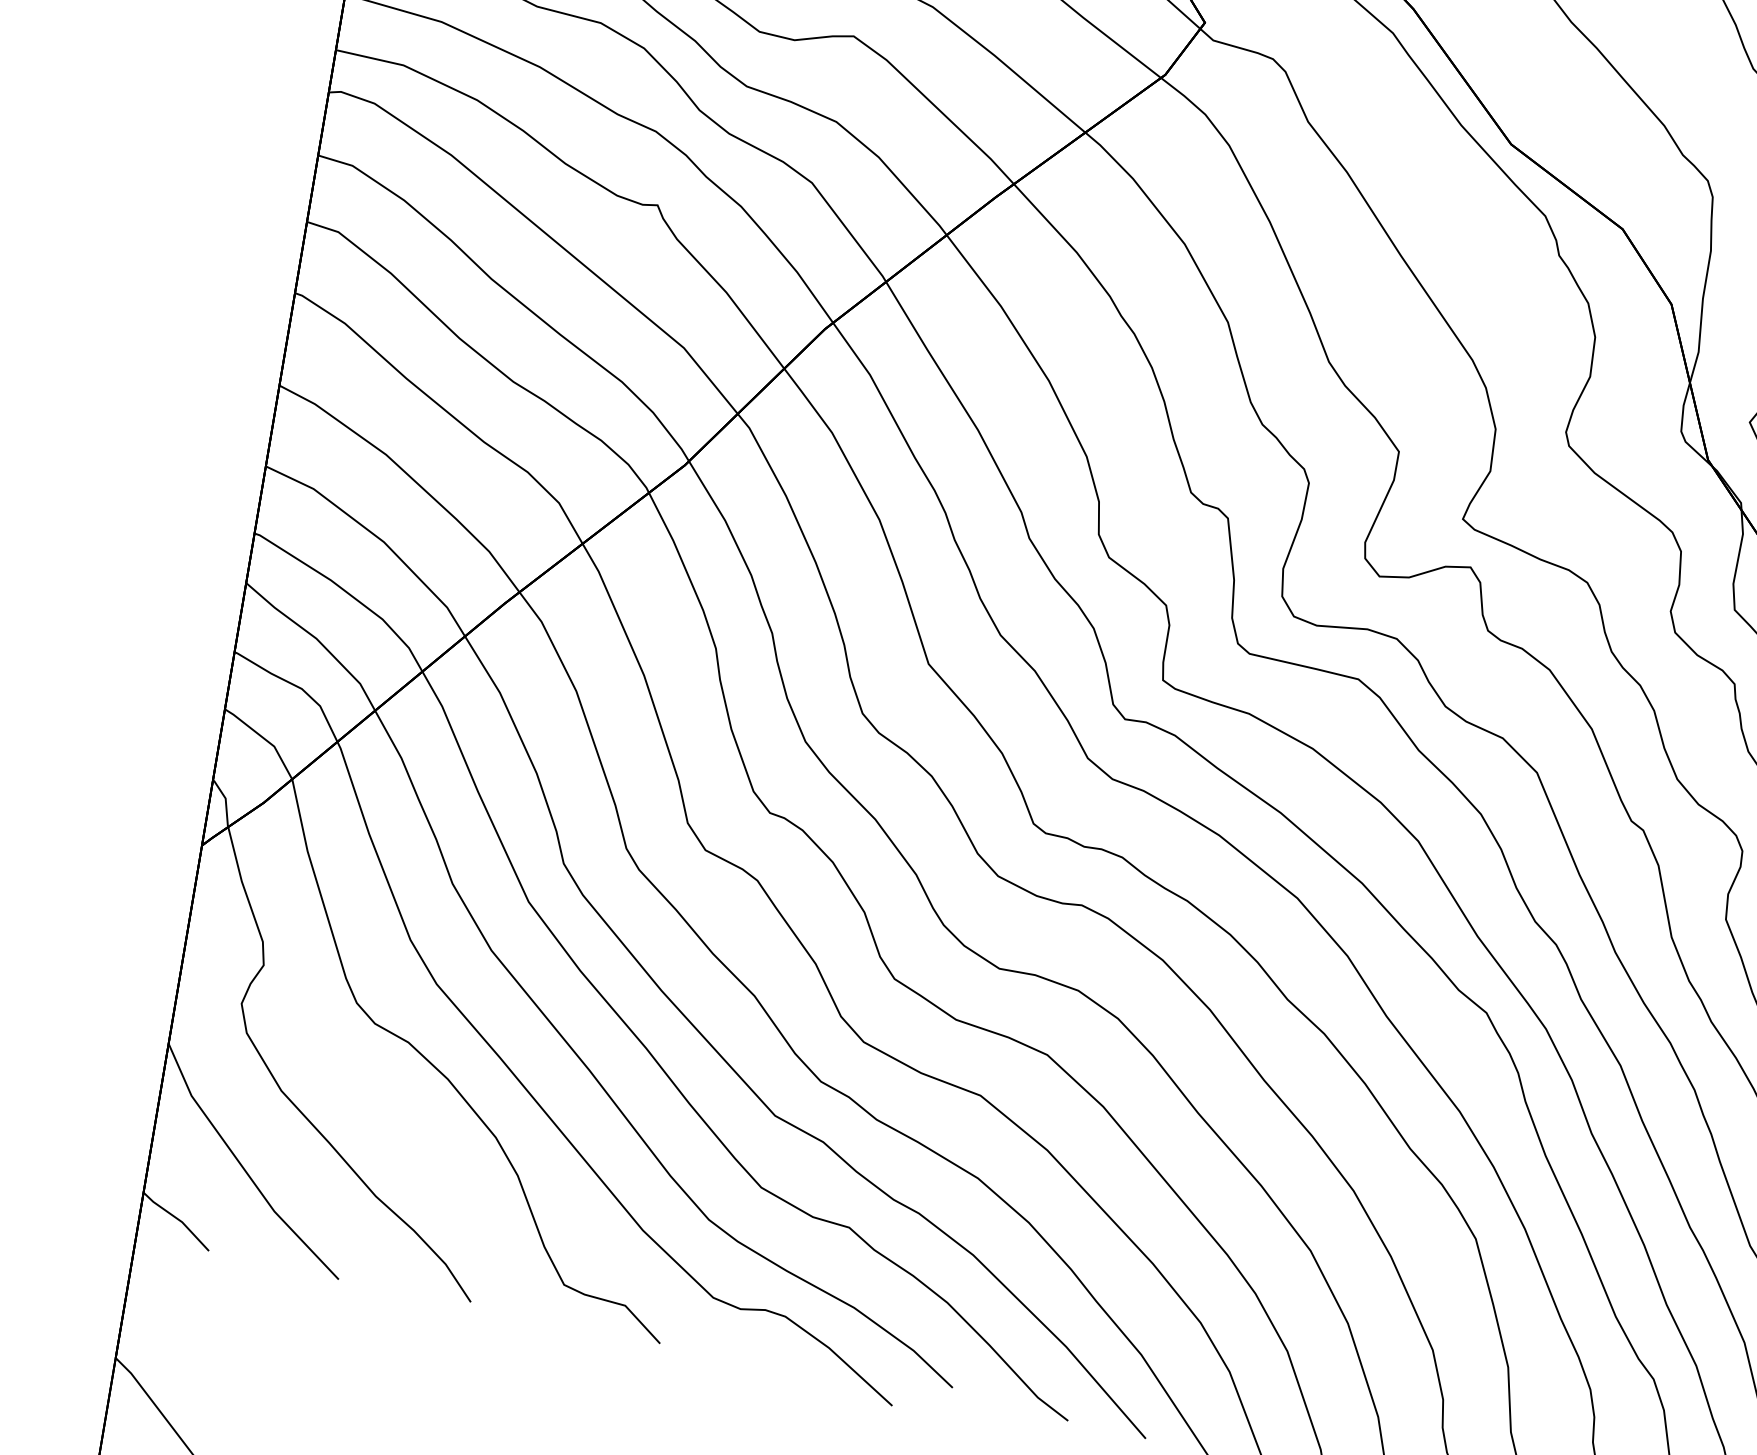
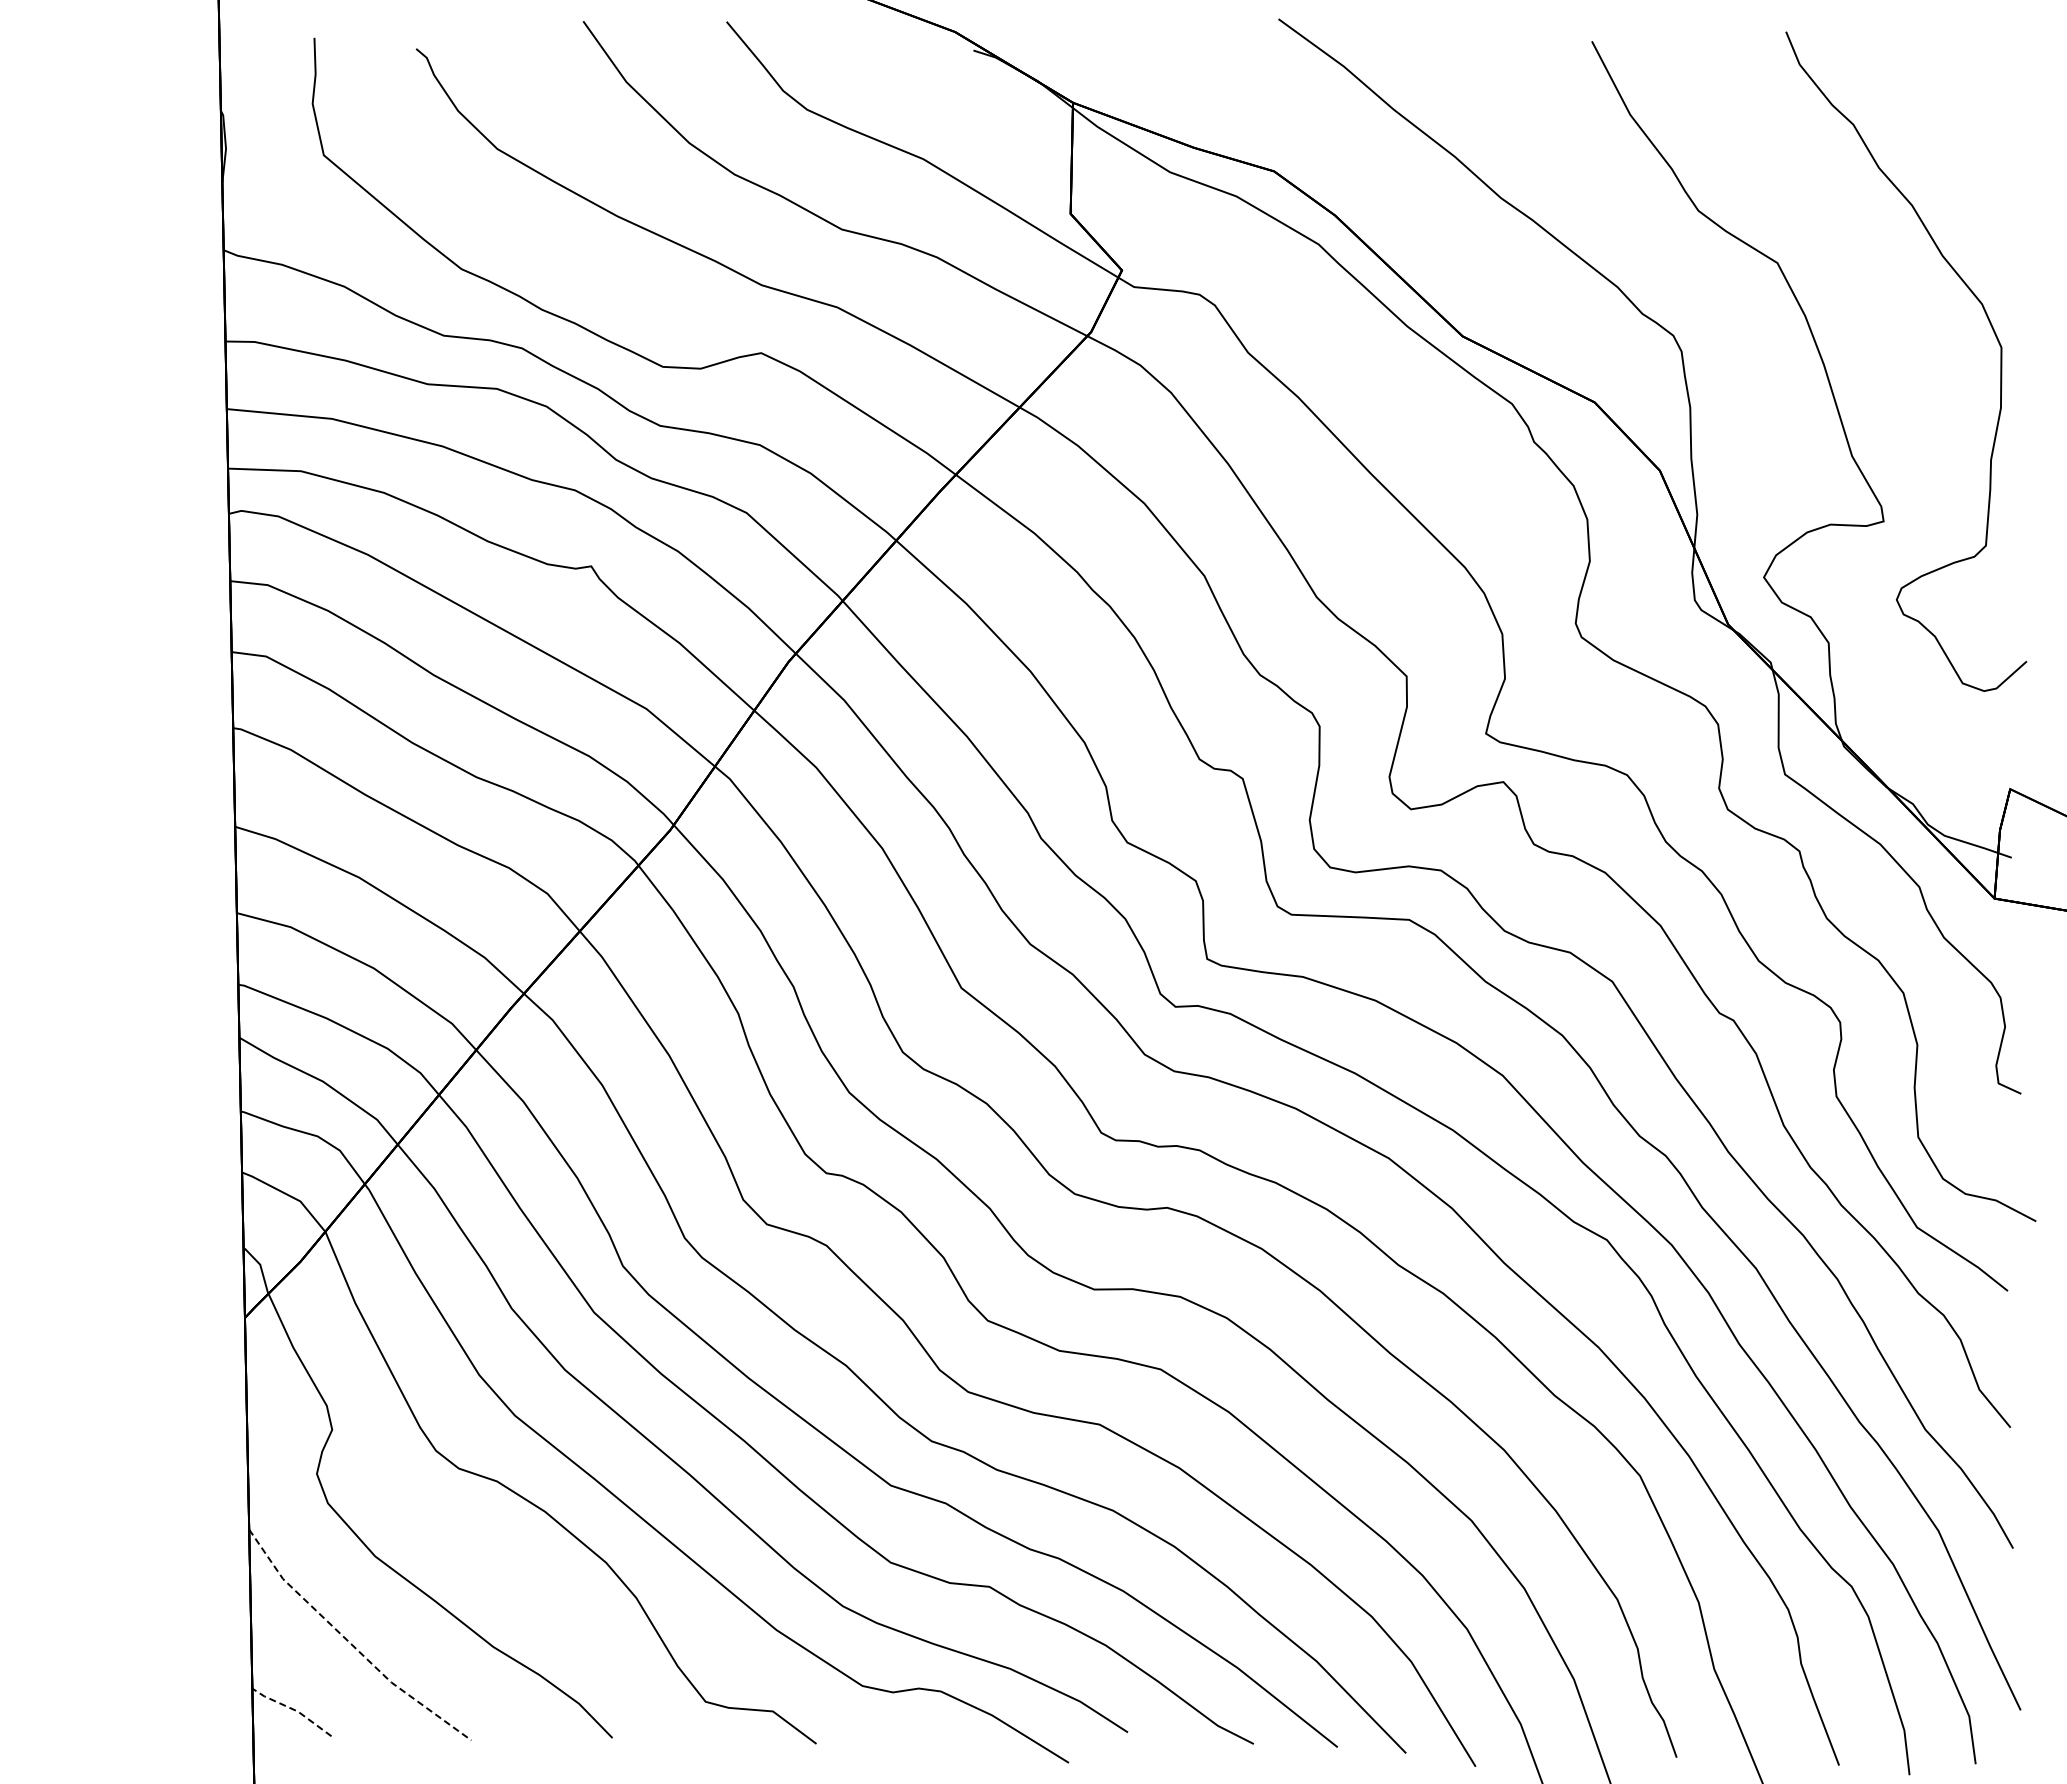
line: (244, 1168) -> (351, 1643), solid -> dashed
line: (177, 1219) -> (292, 1709), solid -> dashed

